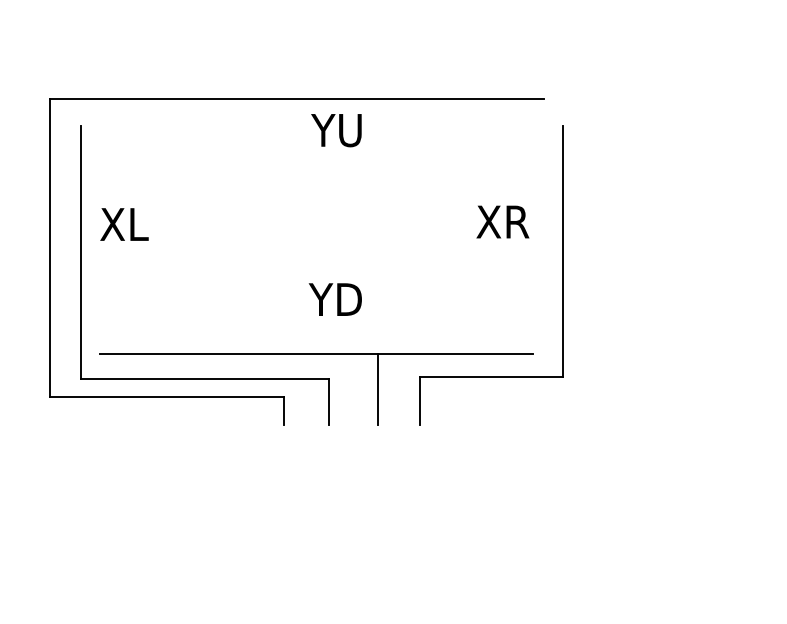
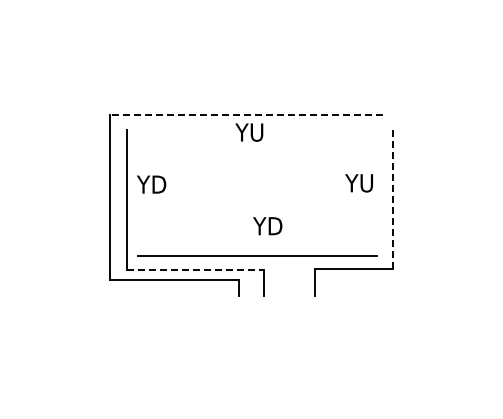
line: (297, 99) -> (246, 115), solid -> dashed
text: (336, 130) -> (249, 132), moved
text: (501, 222) -> (359, 183), XR -> YU
text: (125, 224) -> (151, 184), XL -> YD
line: (562, 251) -> (393, 199), solid -> dashed
line: (204, 379) -> (195, 270), solid -> dashed
line: (378, 388) -> (291, 275), removed

